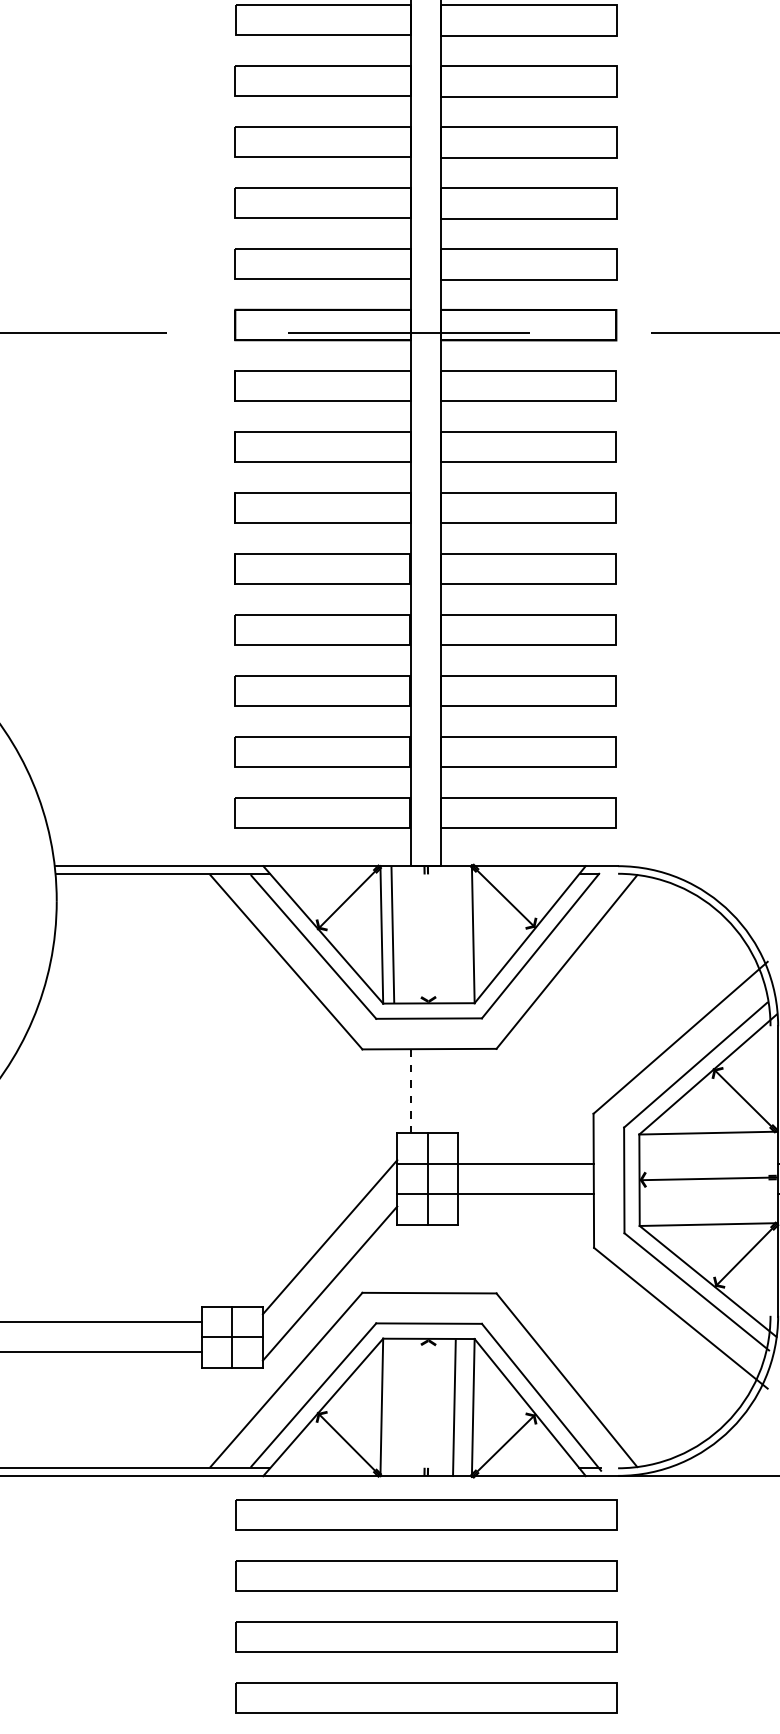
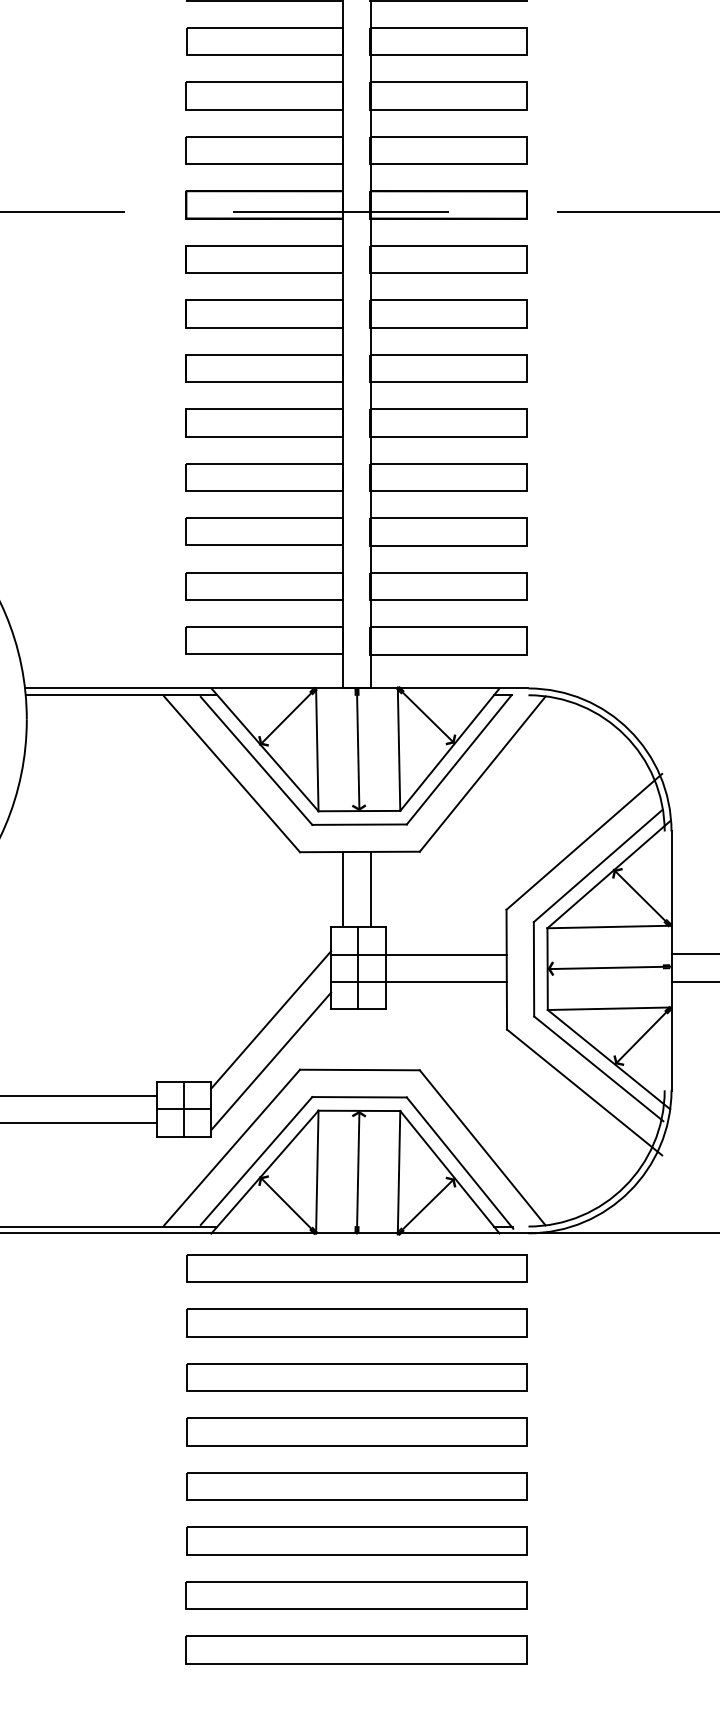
line: (392, 934) -> (357, 748), moved
line: (411, 1091) -> (343, 889), dashed -> solid
line: (441, 1091) -> (370, 889), added
line: (453, 1407) -> (357, 1172), moved

